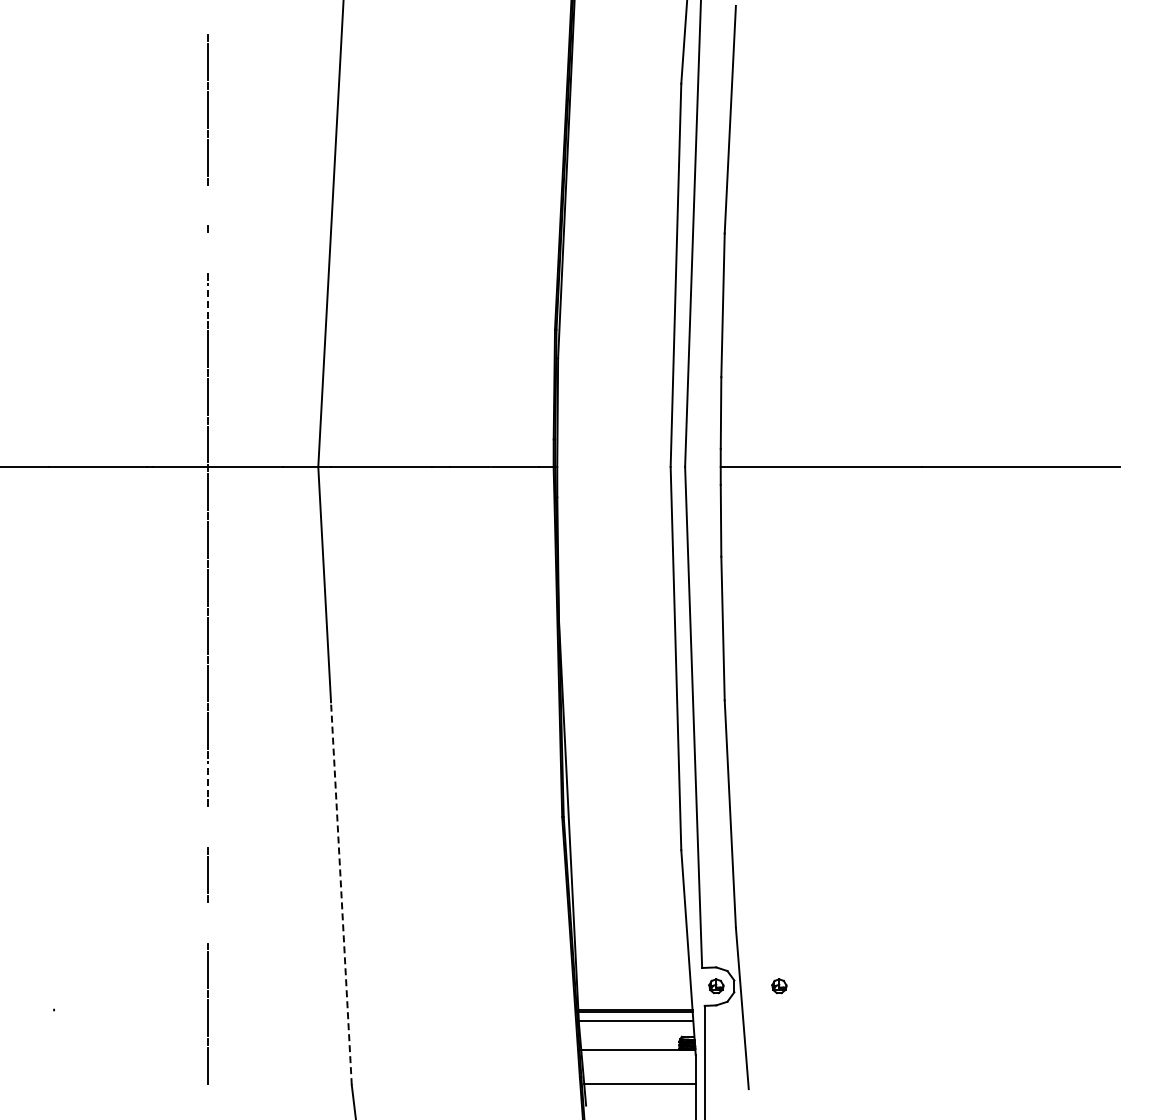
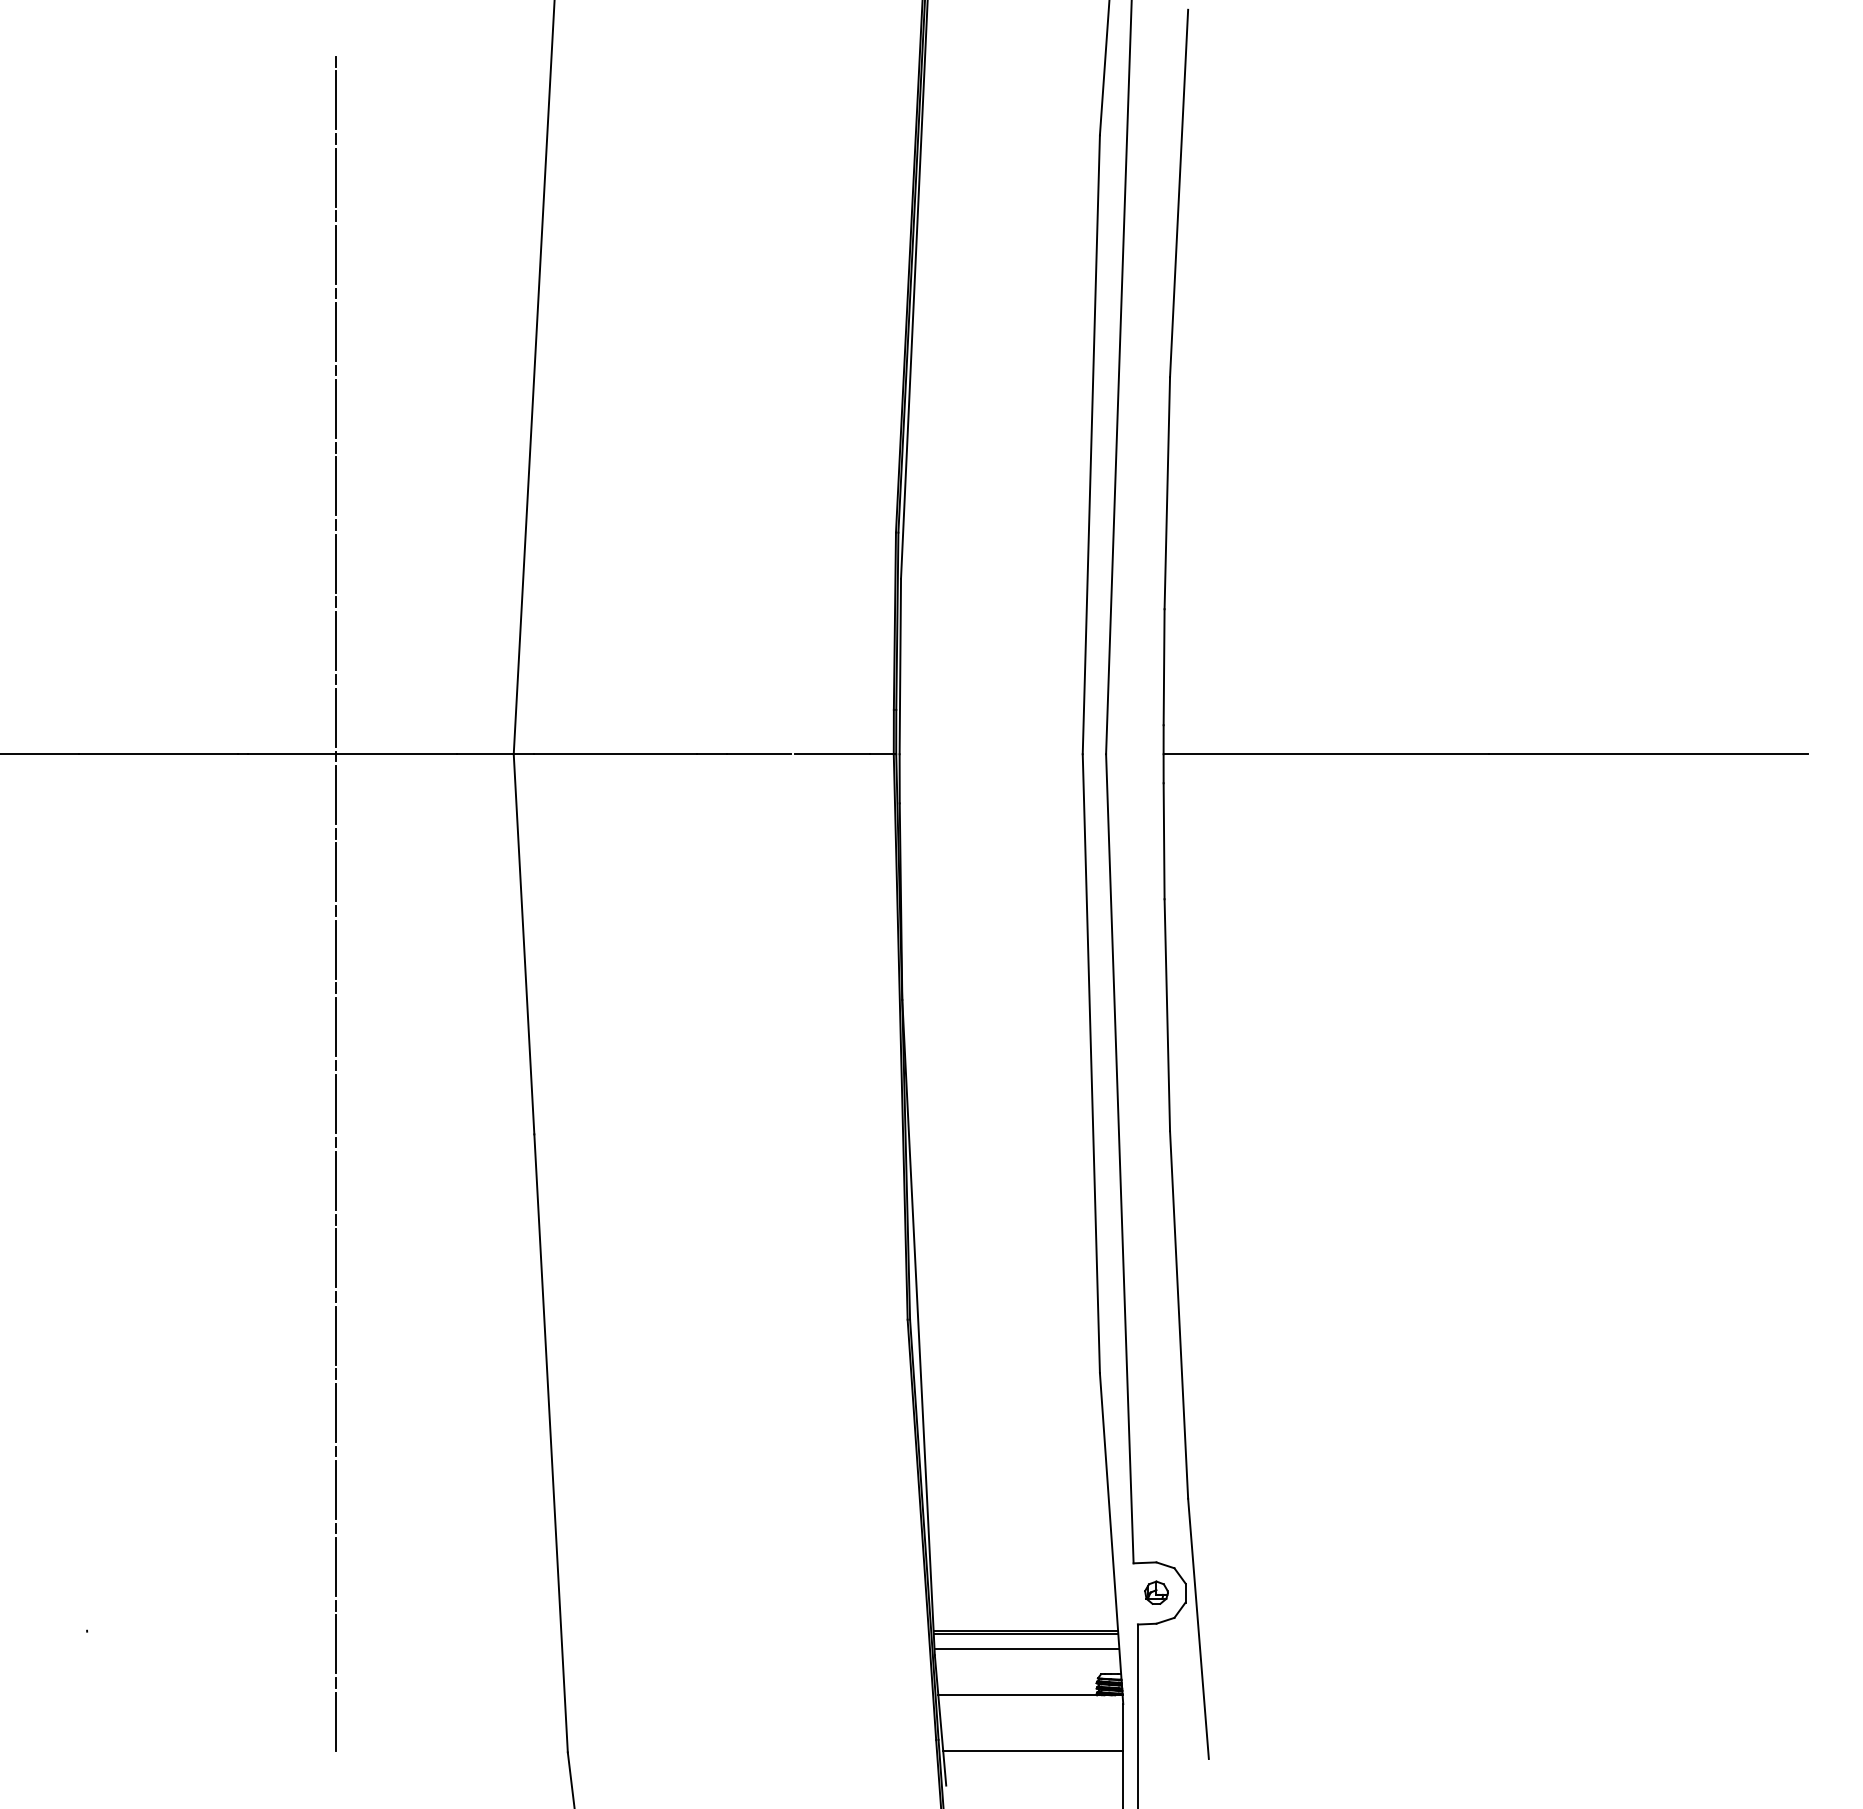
line: (208, 205) -> (336, 332), added
line: (208, 253) -> (336, 409), added
line: (208, 301) -> (336, 487), dashed -> solid
line: (208, 779) -> (336, 1258), dashed -> solid
line: (208, 826) -> (336, 1334), added
line: (341, 893) -> (551, 1443), dashed -> solid
line: (208, 922) -> (336, 1489), added
part: (779, 986) -> (1258, 1593), removed

